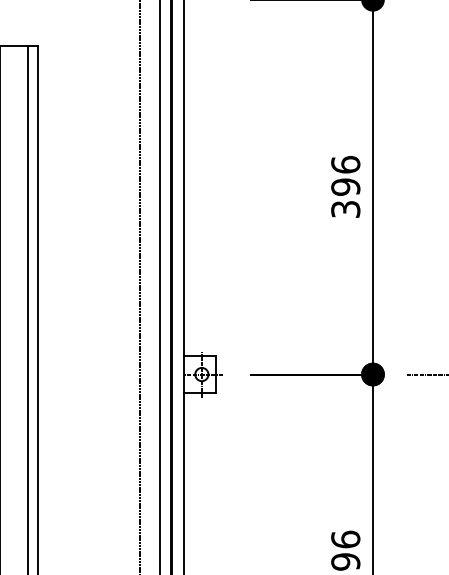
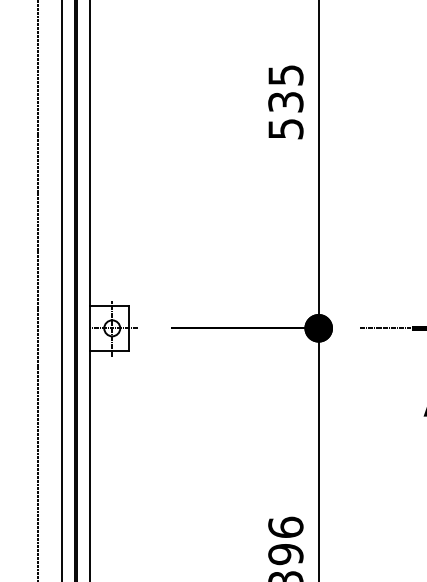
text: (345, 186) -> (285, 101), 396 -> 535

